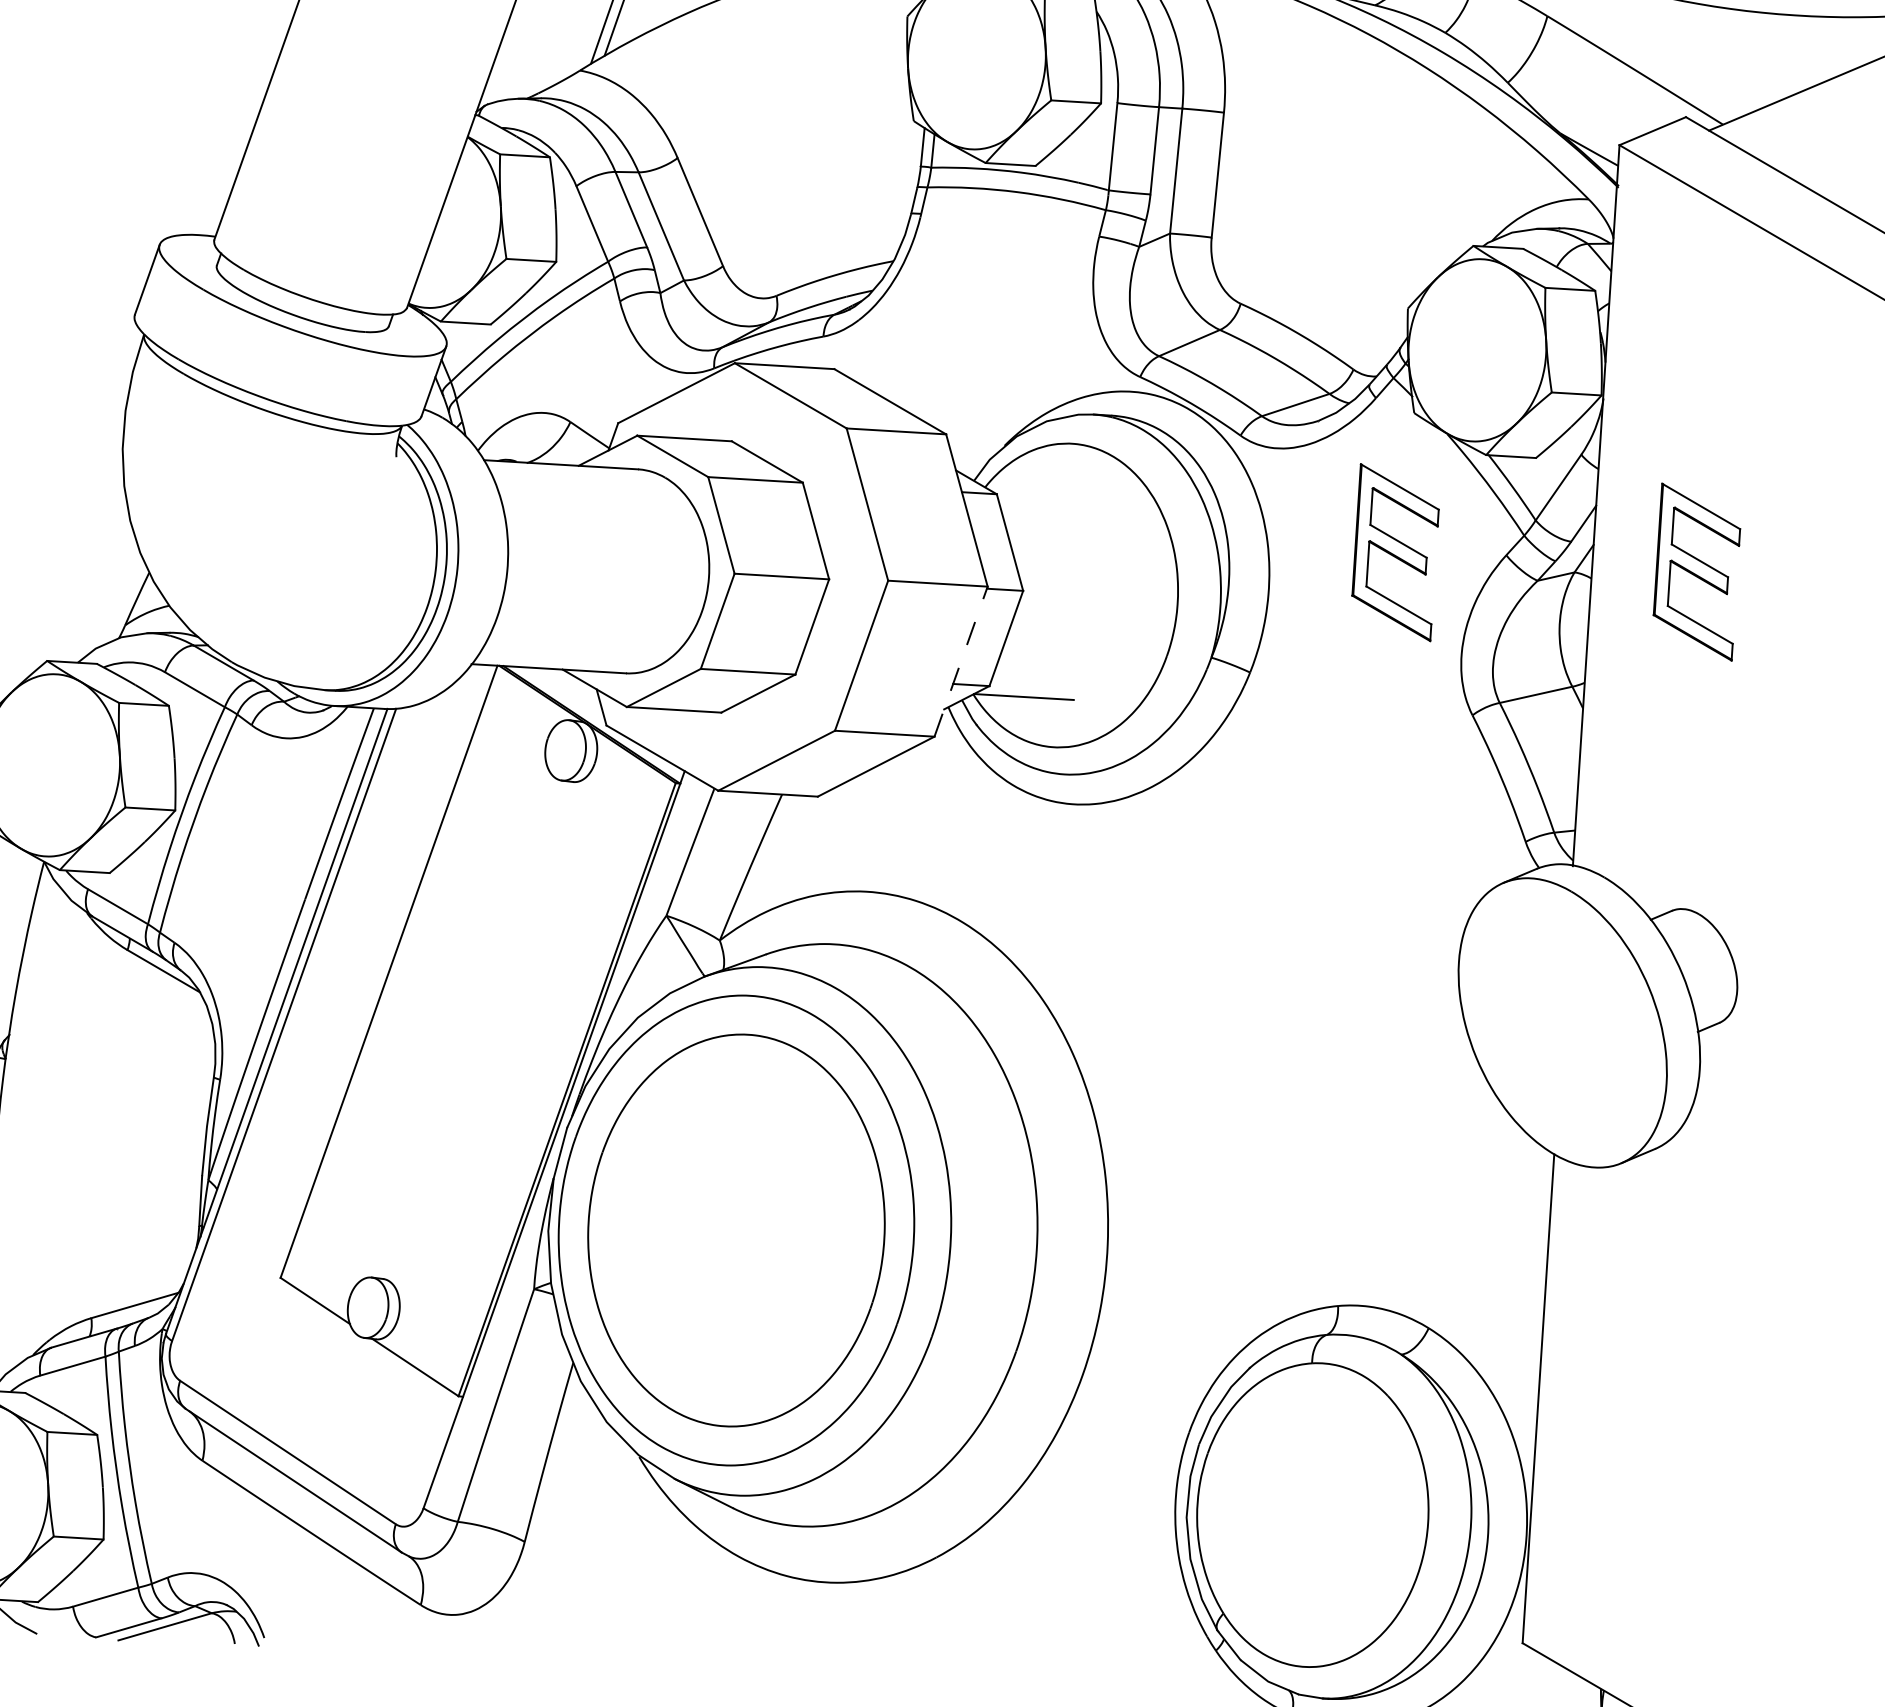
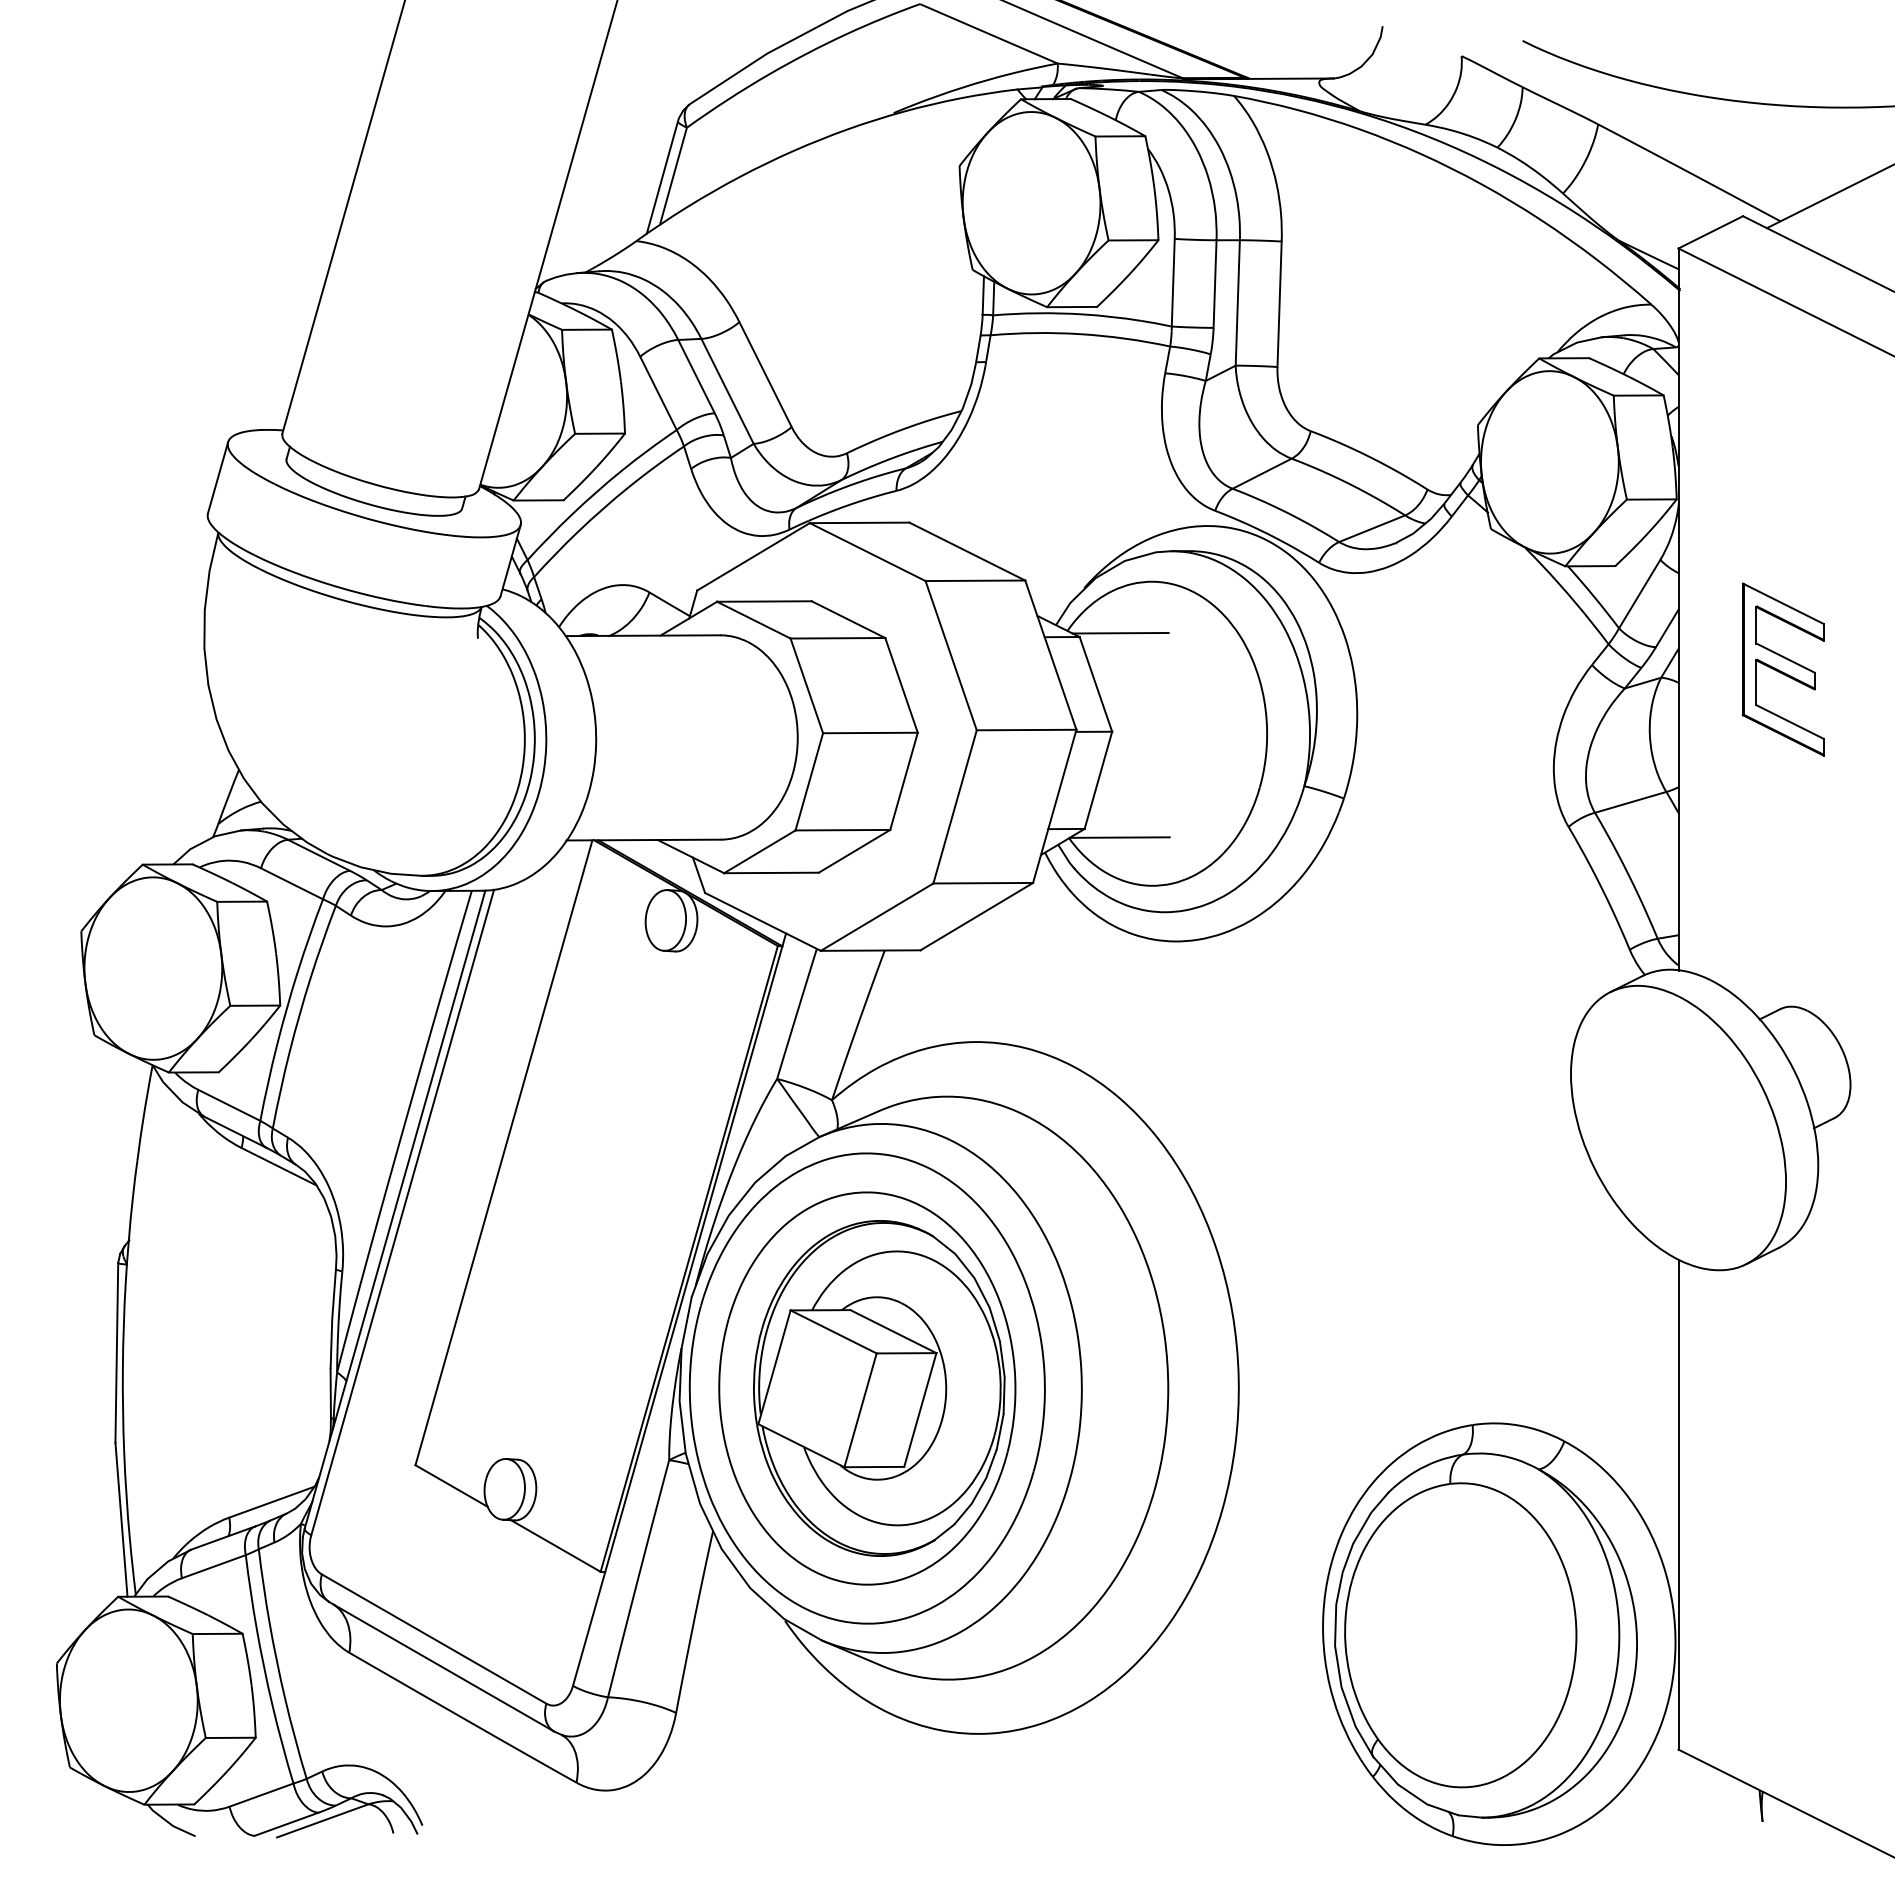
line: (1037, 492) -> (1120, 632), added
part: (1395, 552) -> (1481, 669), removed
line: (960, 661) -> (1054, 806), dashed -> solid
part: (748, 1231) -> (879, 1388), added

